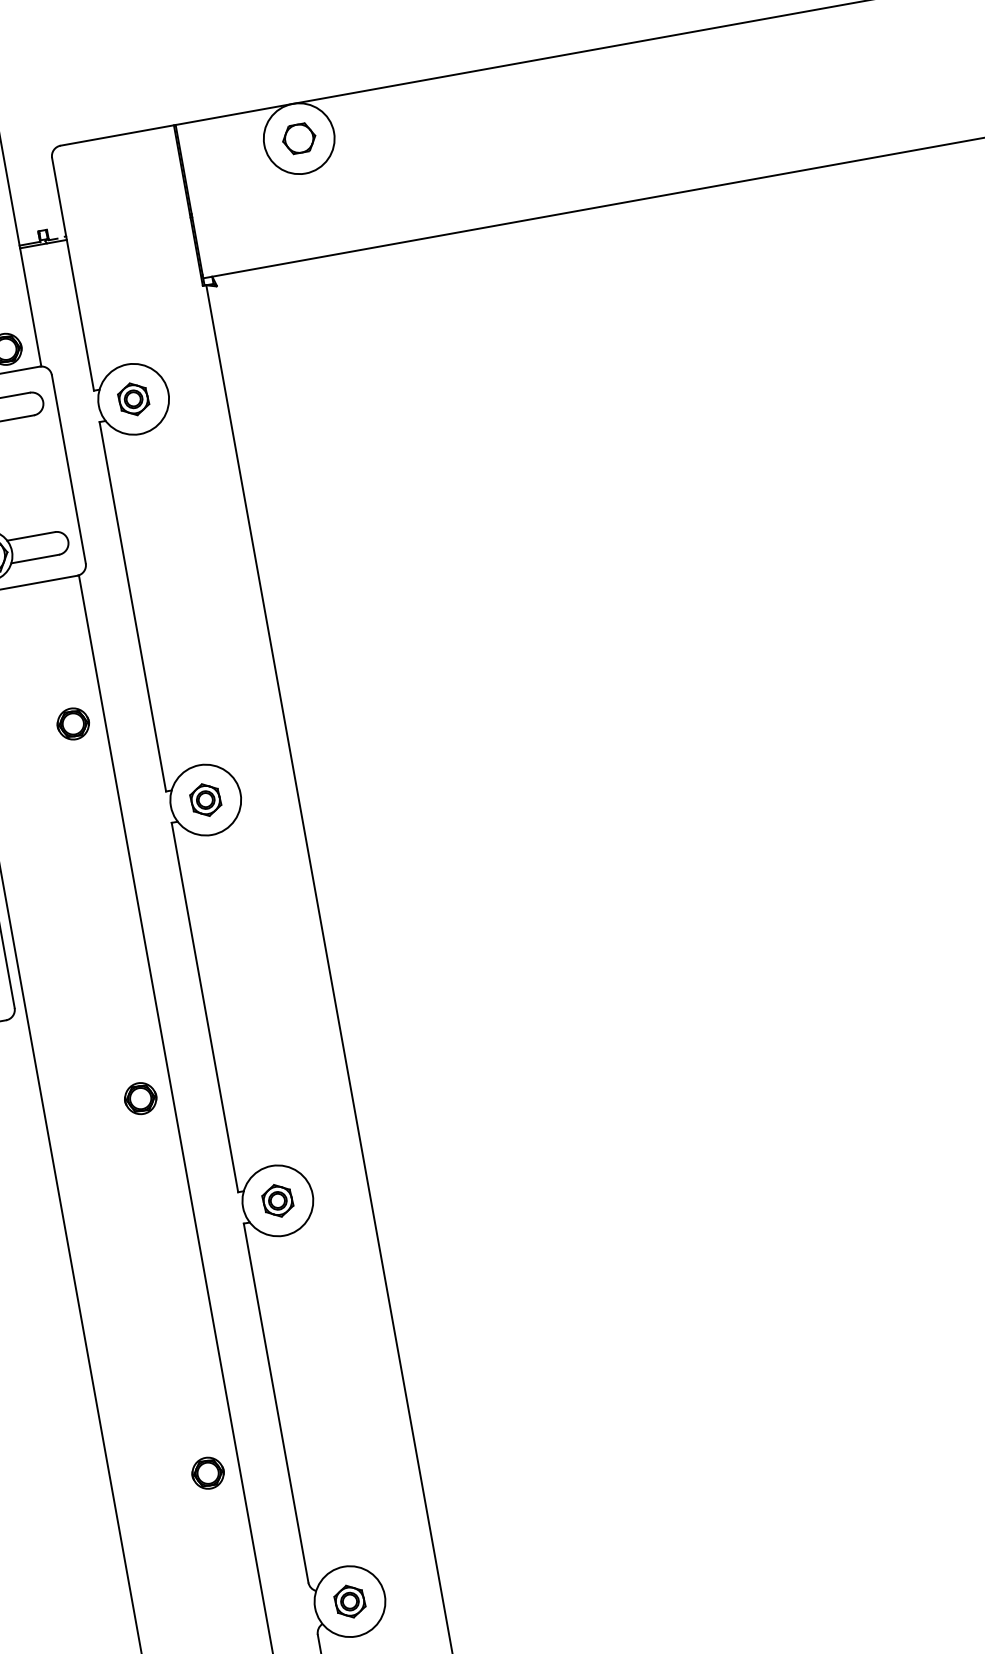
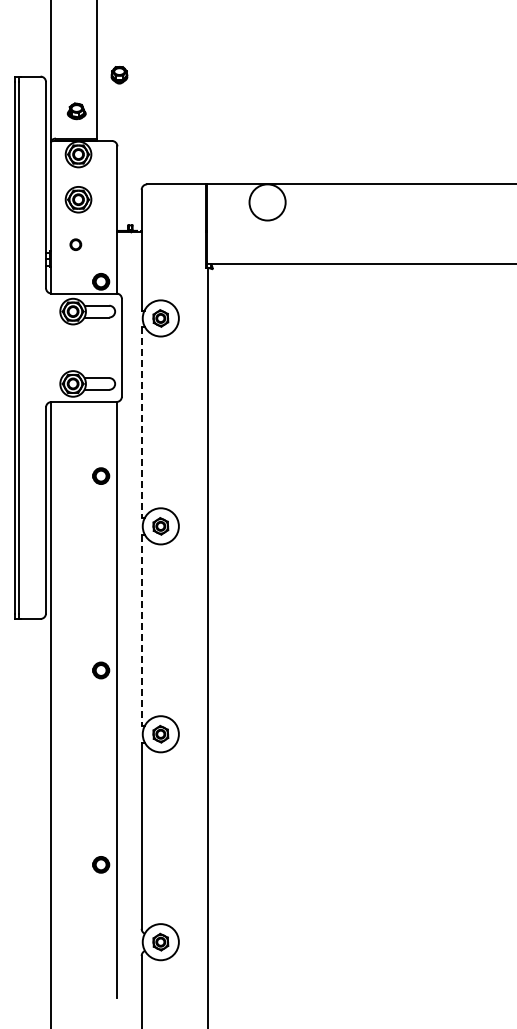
part: (299, 138) -> (267, 202), removed
line: (132, 606) -> (141, 422), solid -> dashed
line: (204, 1007) -> (141, 630), solid -> dashed

